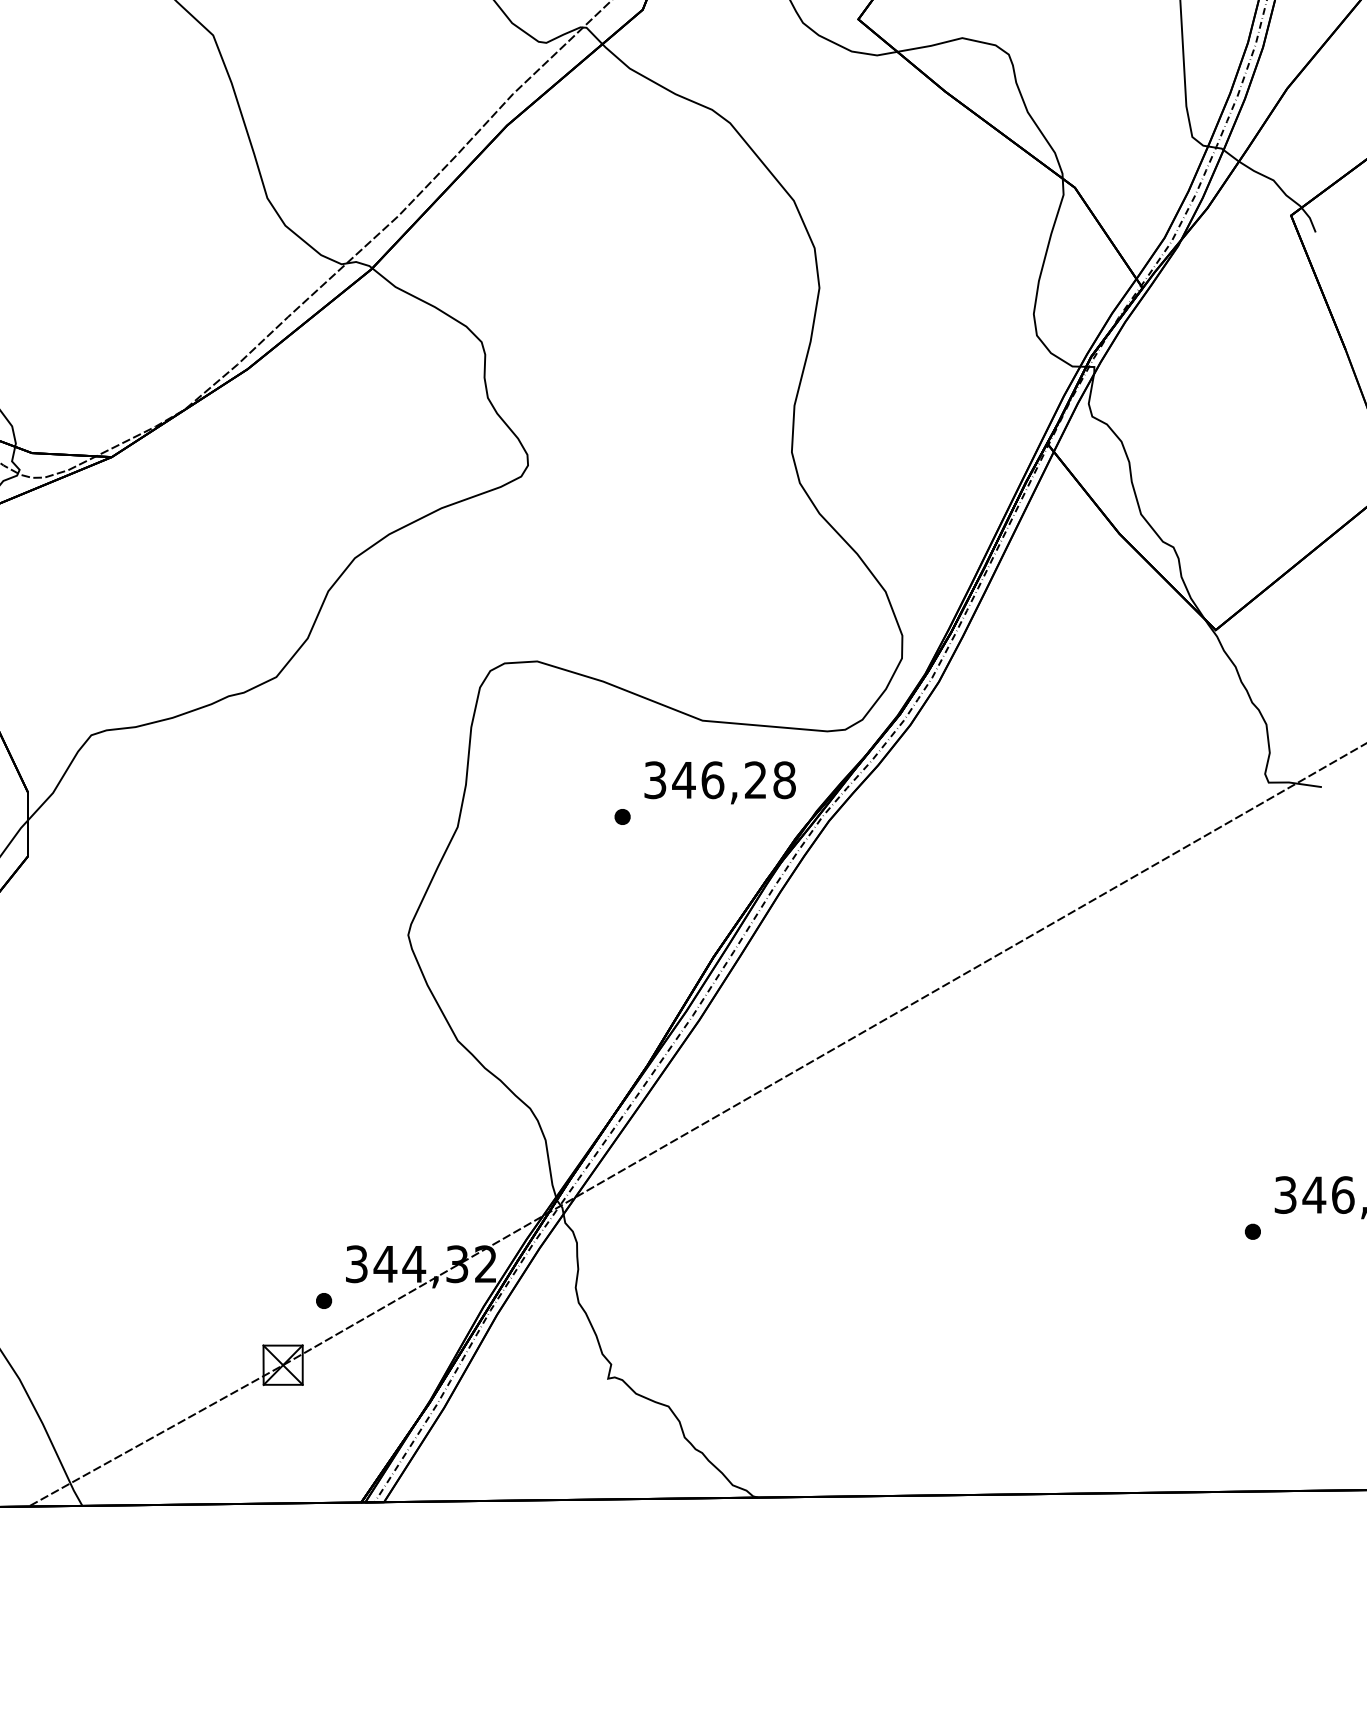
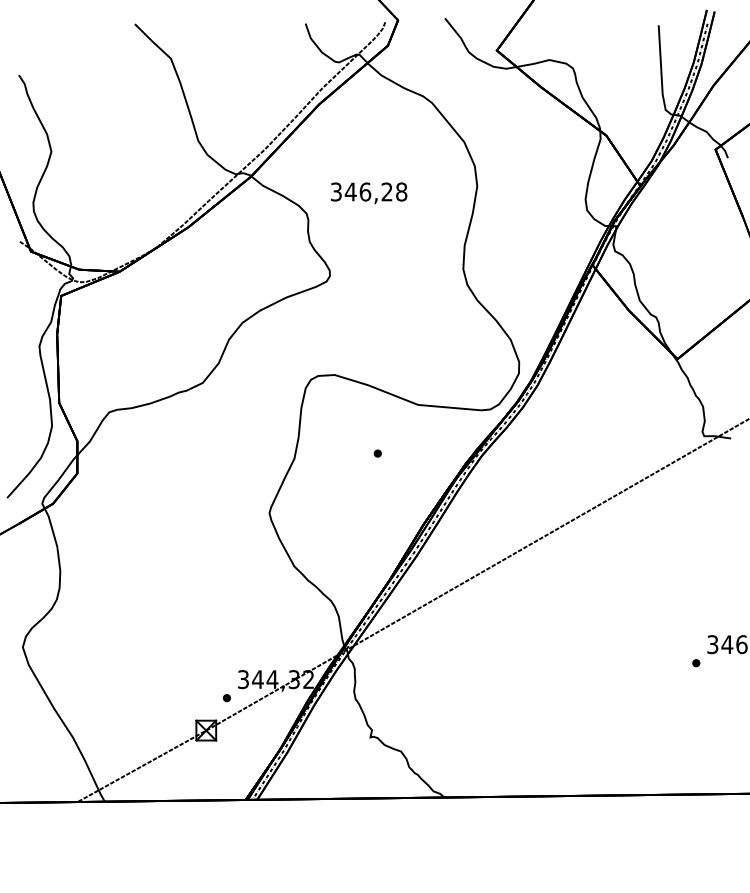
text: (718, 783) -> (368, 193), moved

